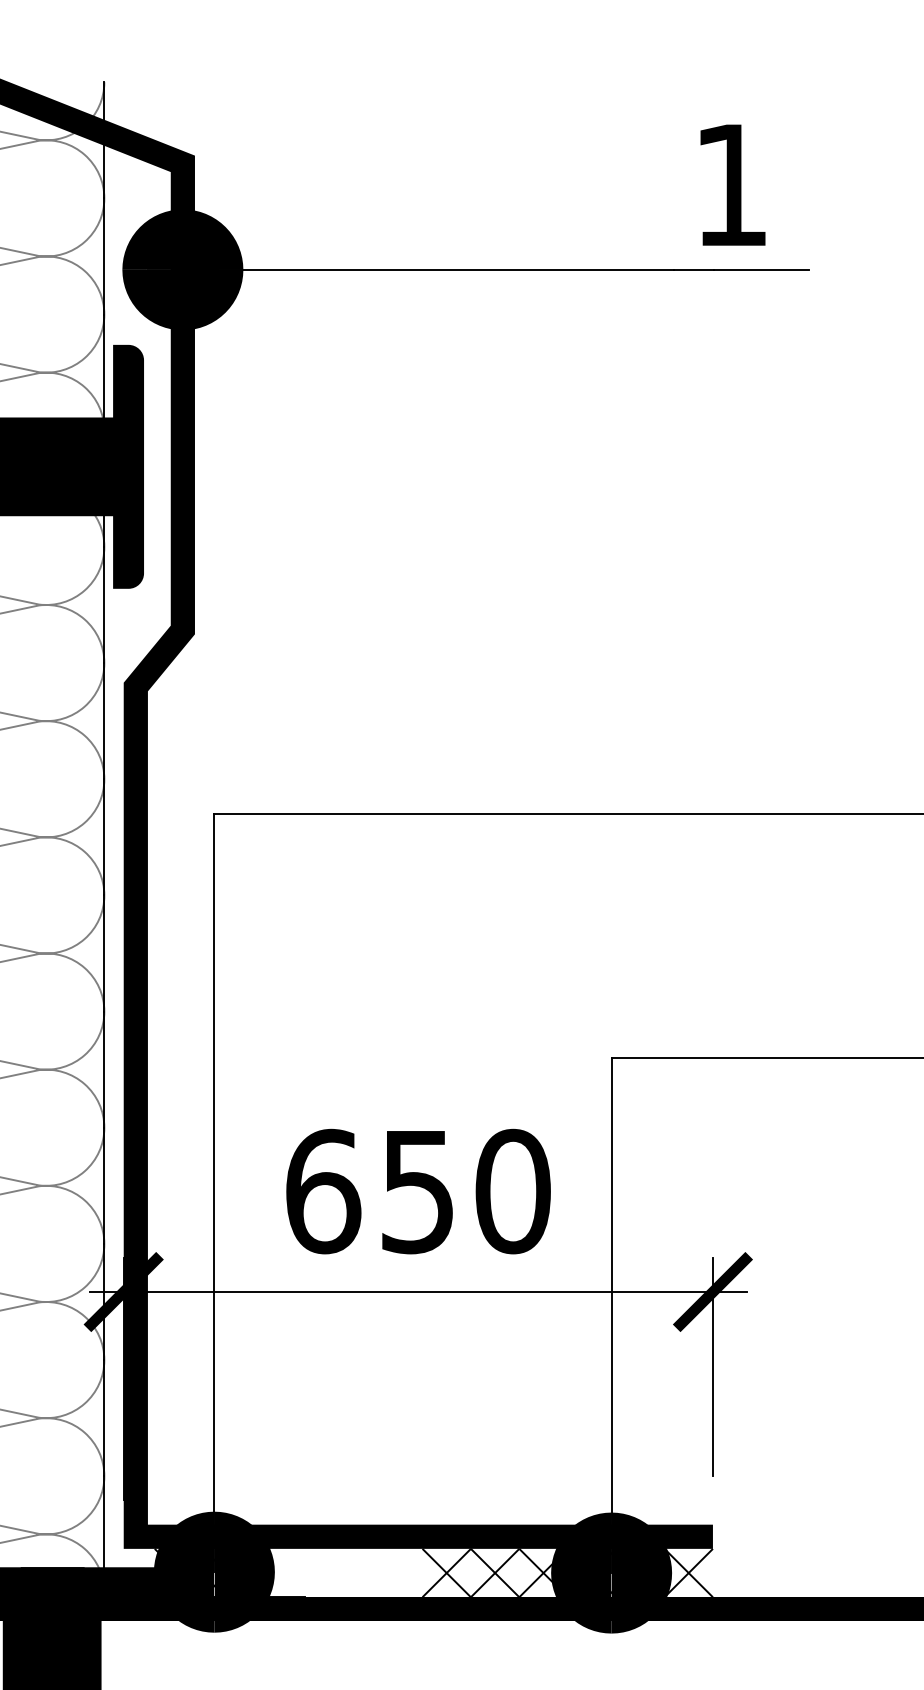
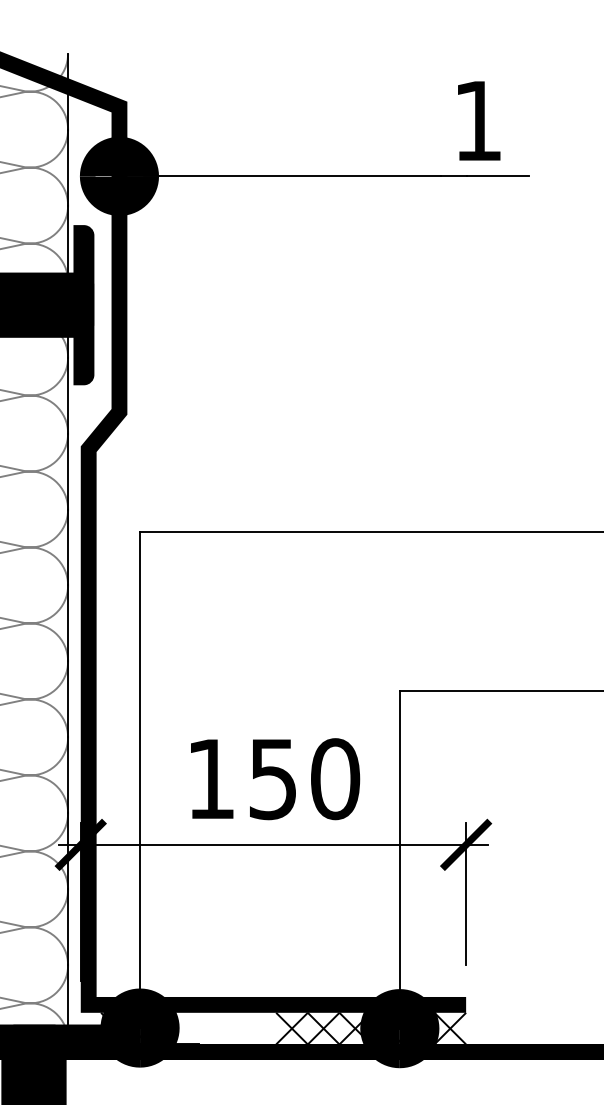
text: (323, 1192) -> (211, 779), 650 -> 150

